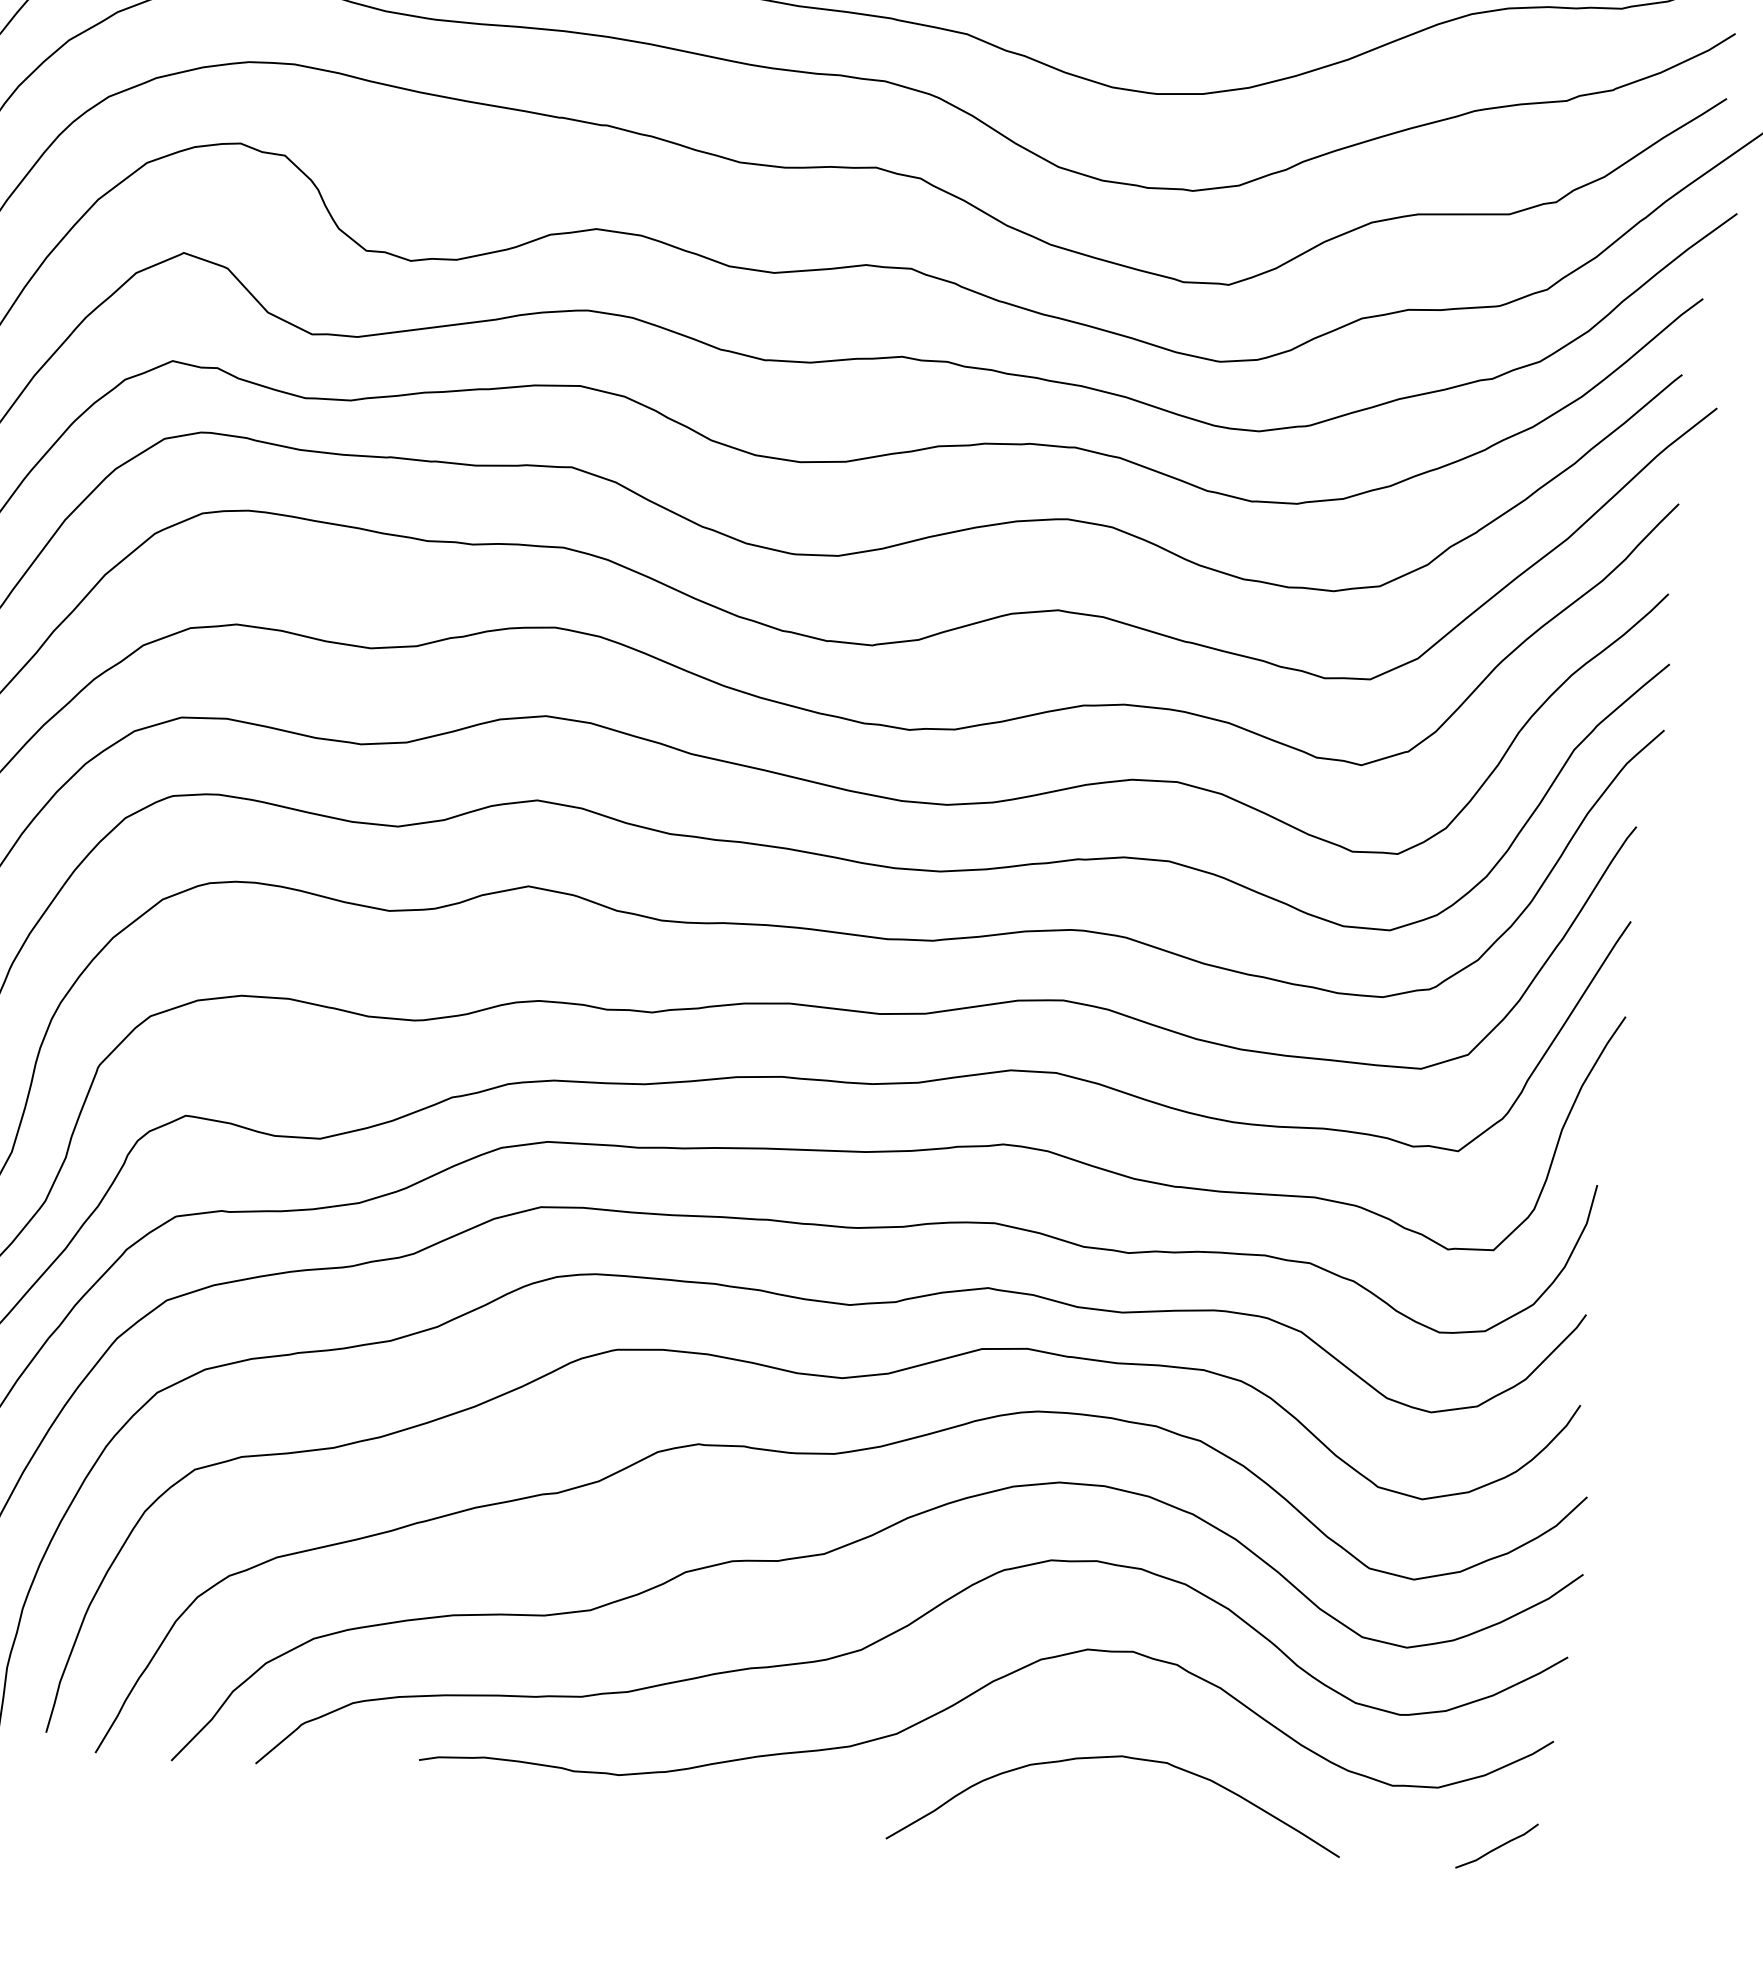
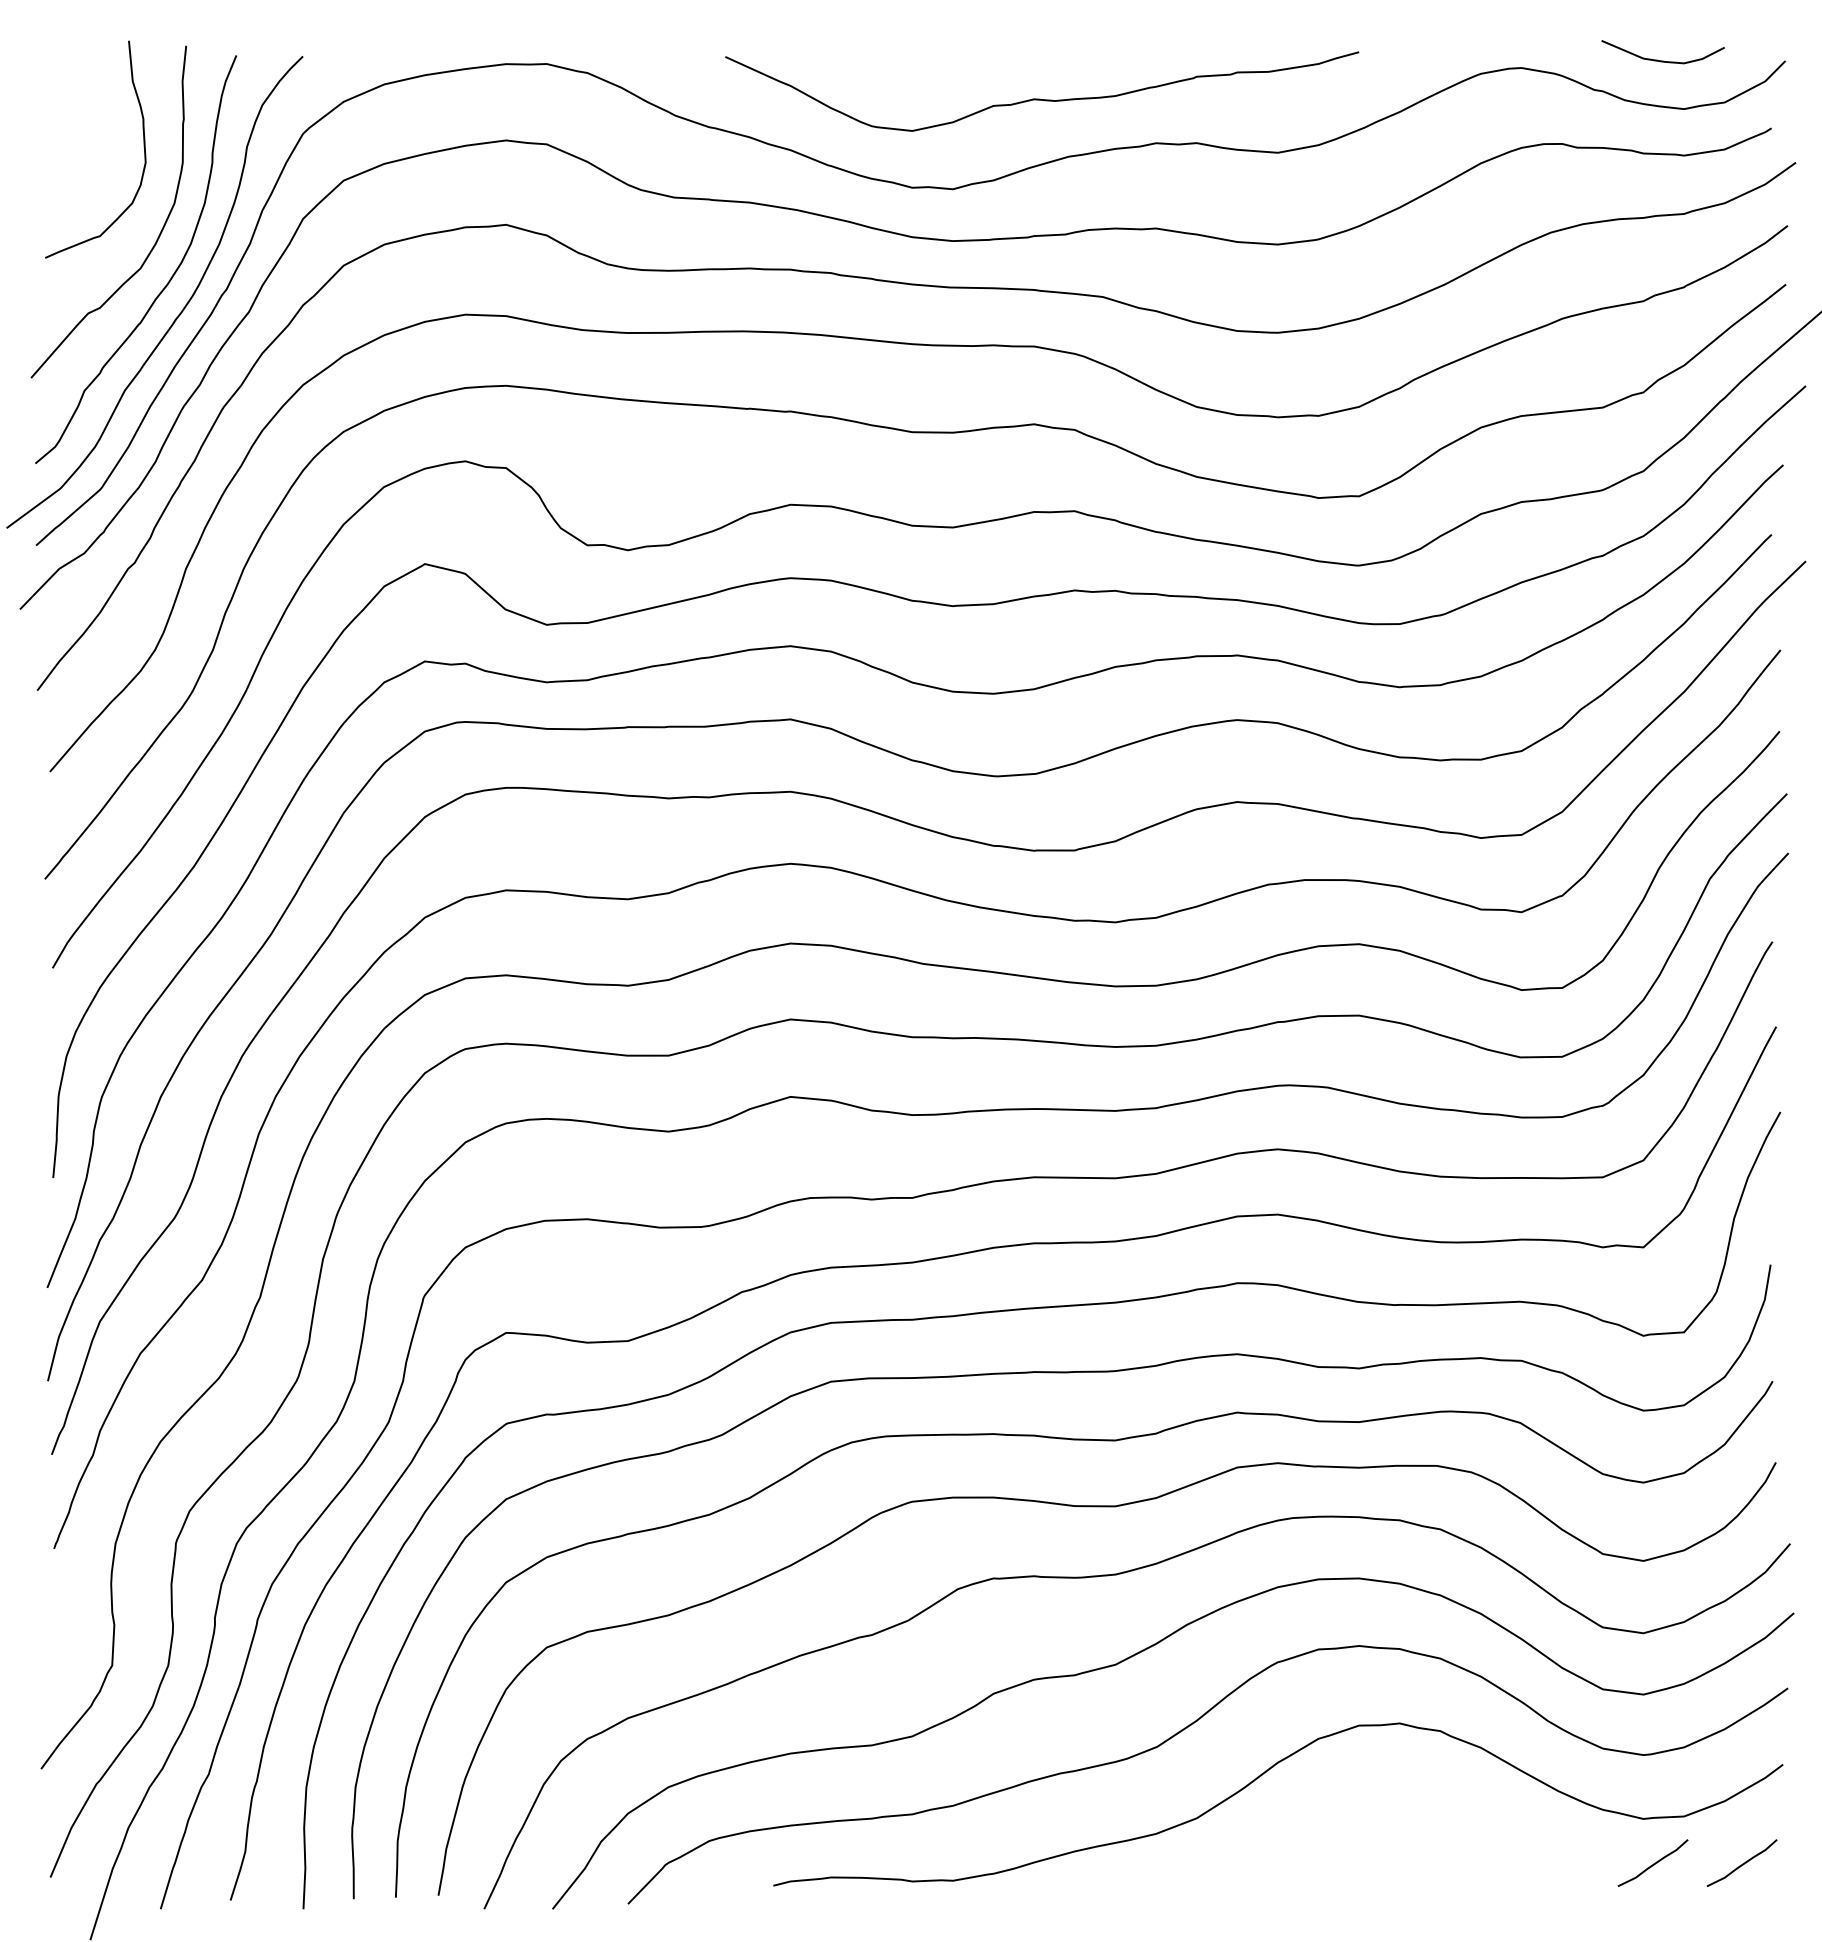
curve: (1117, 1757) -> (1395, 1819), removed
curve: (1398, 1836) -> (1653, 1863), added

